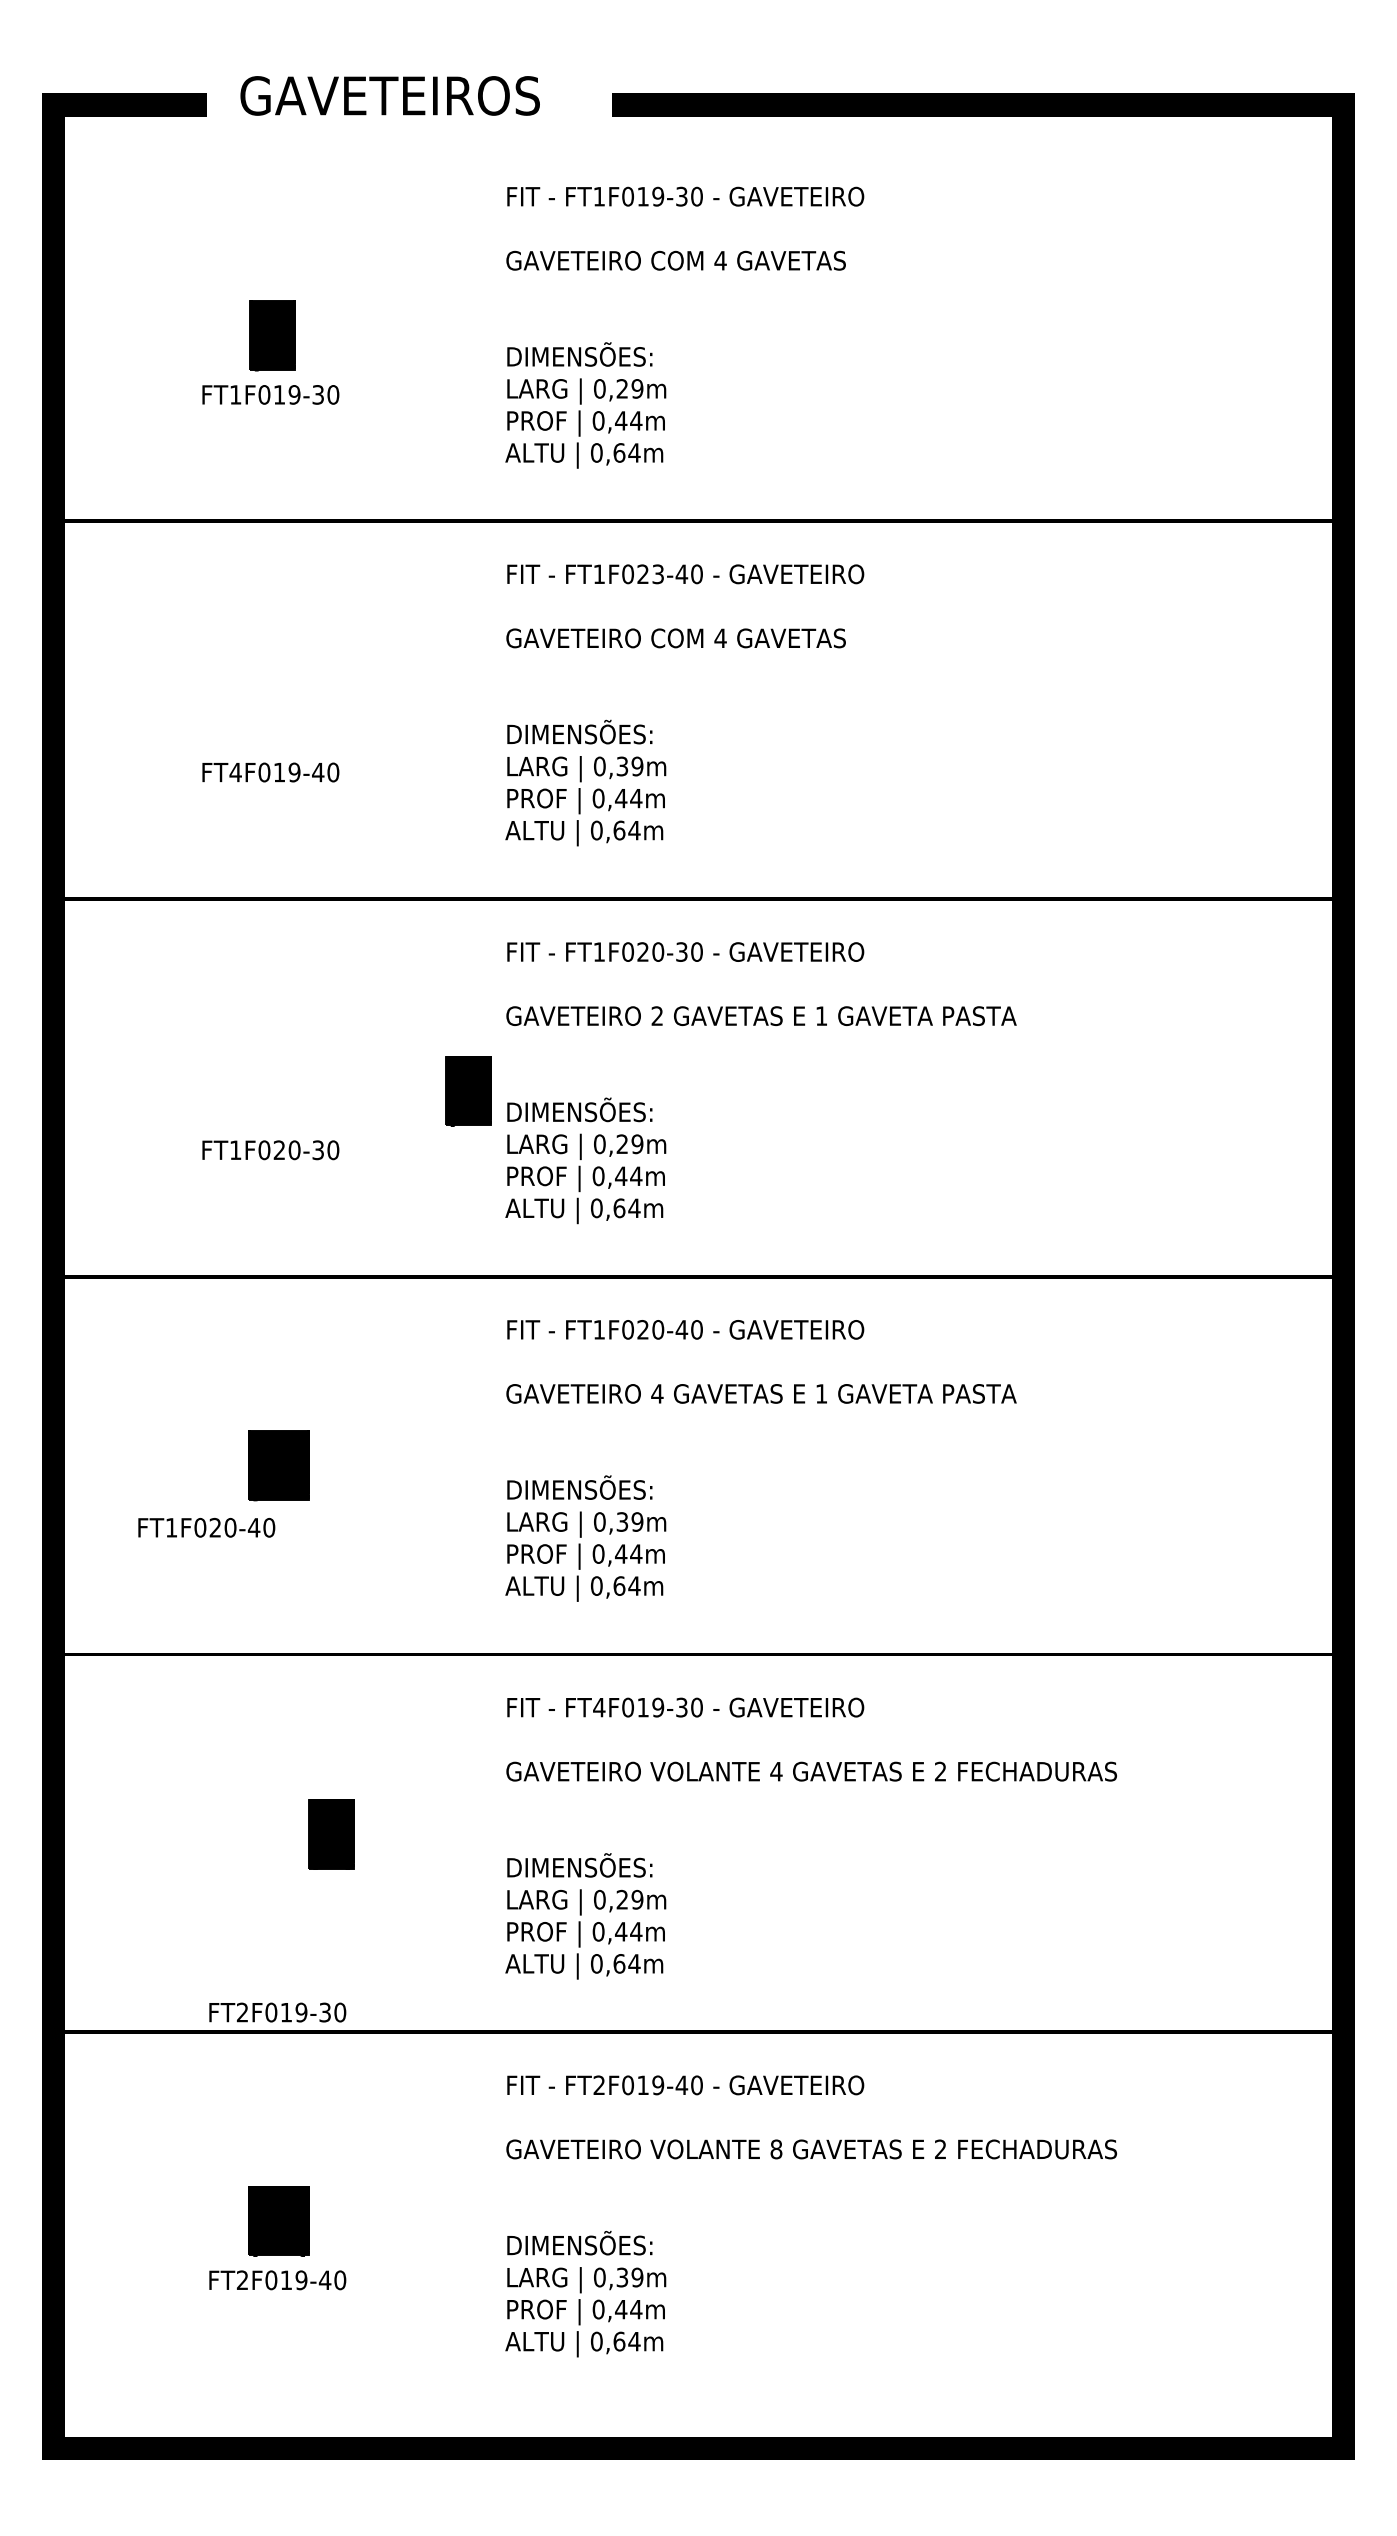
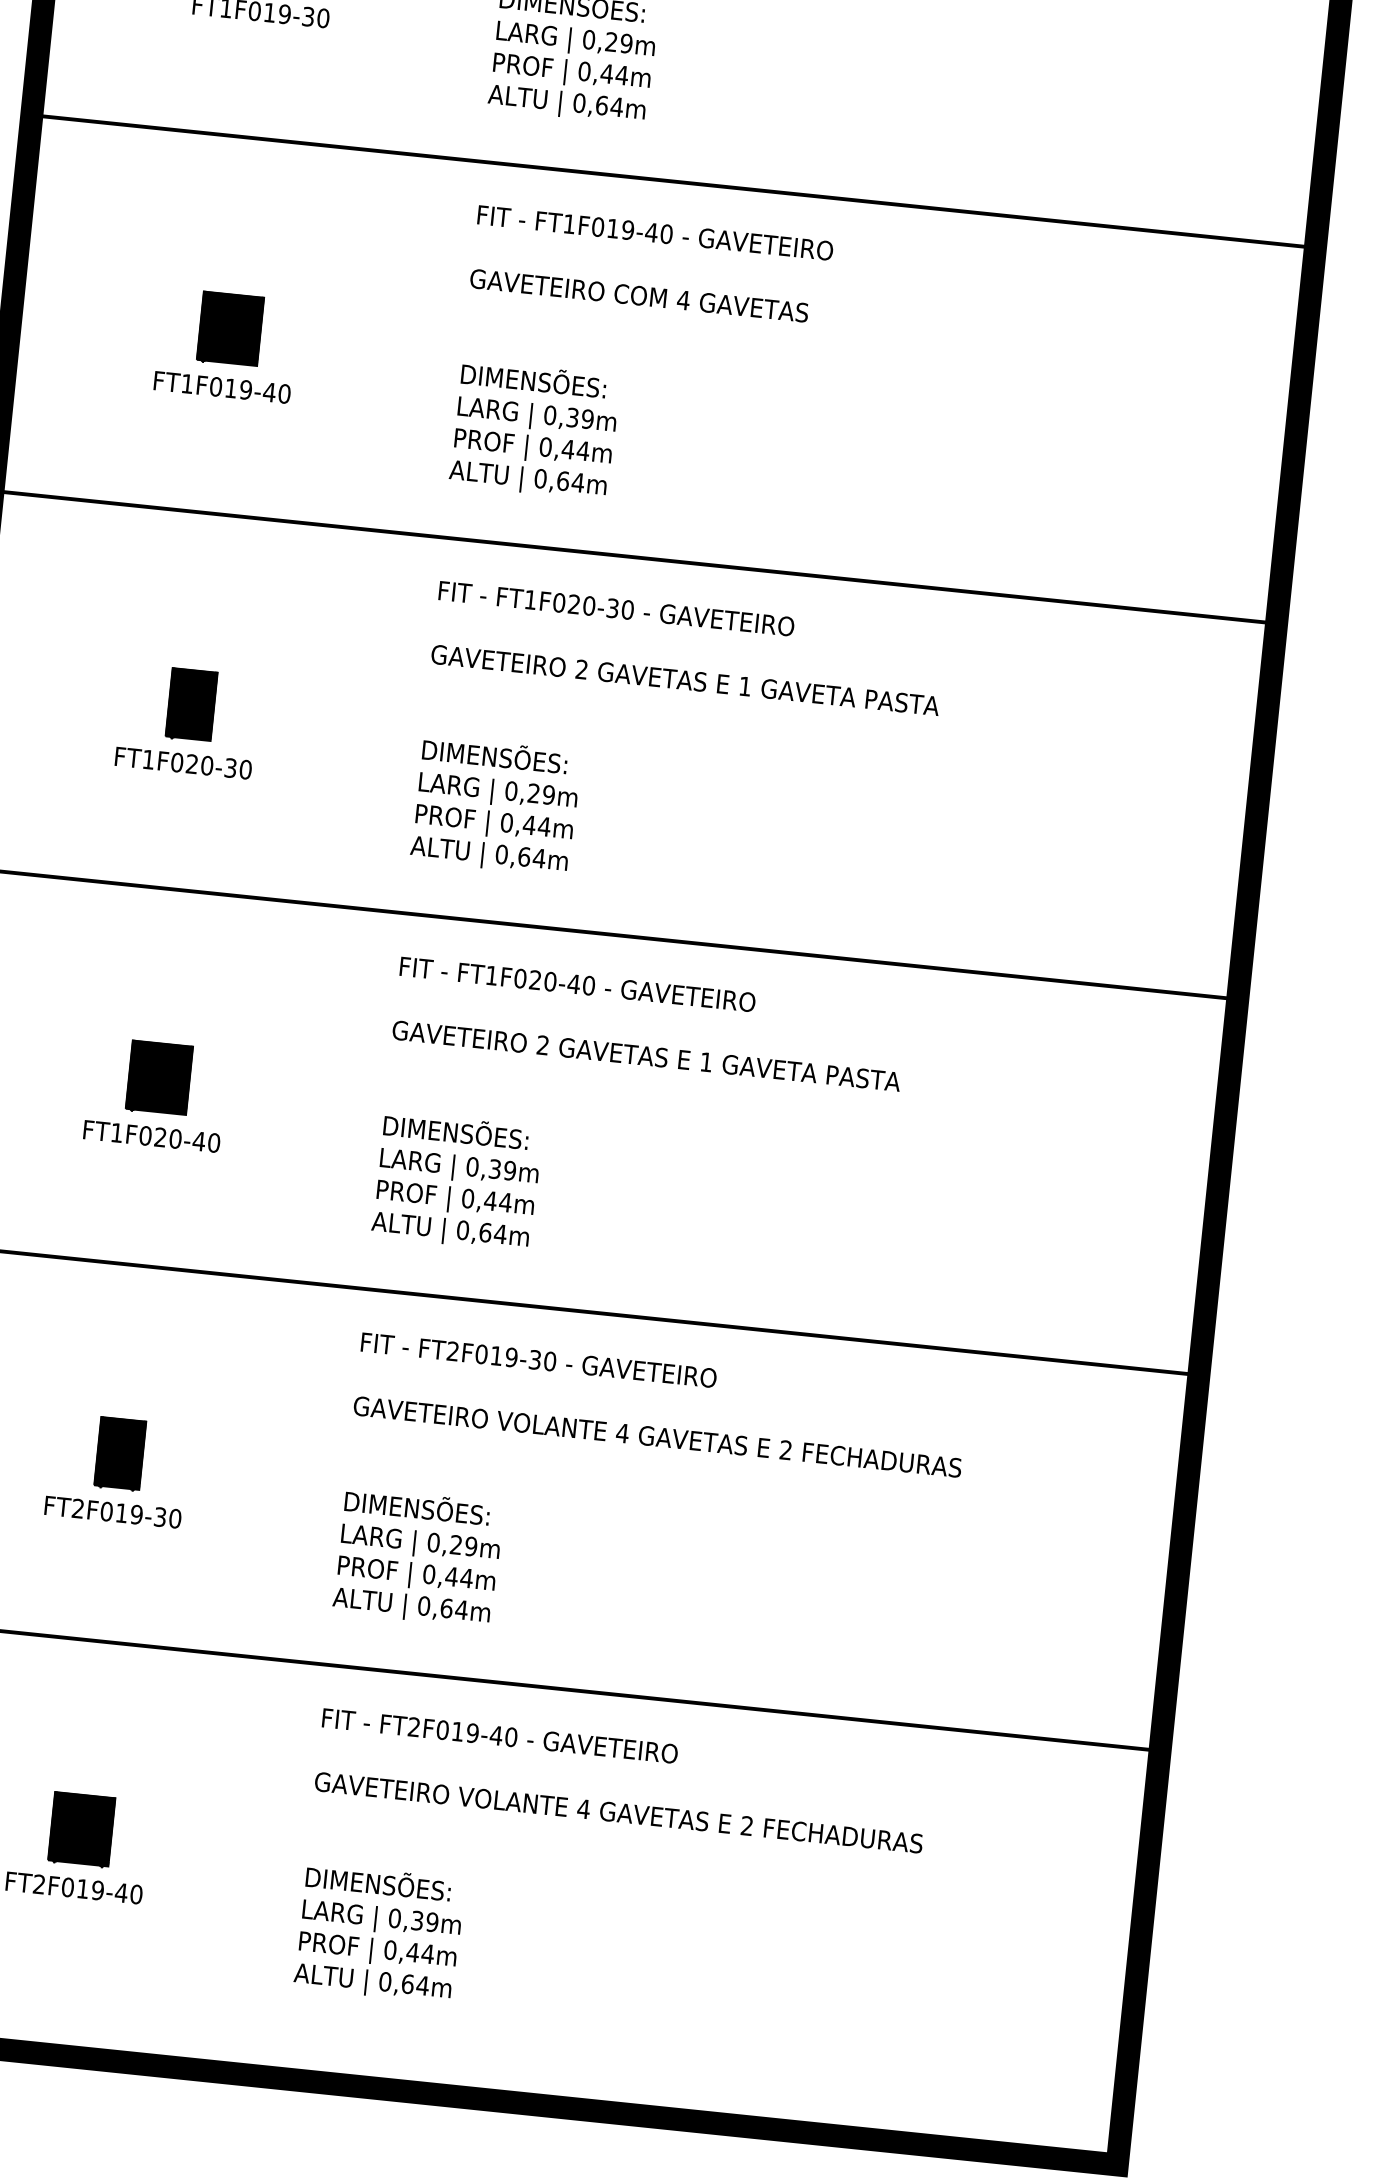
text: (650, 574) -> (620, 229), FT1F023-40 -> FT1F019-40
part: (272, 713) -> (230, 329), added
text: (235, 772) -> (187, 383), FT4F019-40 -> FT1F019-40
part: (468, 1091) -> (191, 705), moved
text: (657, 1393) -> (543, 1044), 4 -> 2
text: (206, 1527) -> (151, 1136), moved
text: (599, 1707) -> (453, 1351), FT4F019-30 -> FT2F019-30
part: (331, 1834) -> (119, 1453), moved
text: (277, 2012) -> (112, 1512), moved
text: (776, 2149) -> (583, 1809), 8 -> 4

